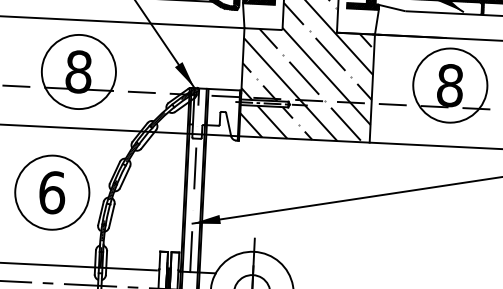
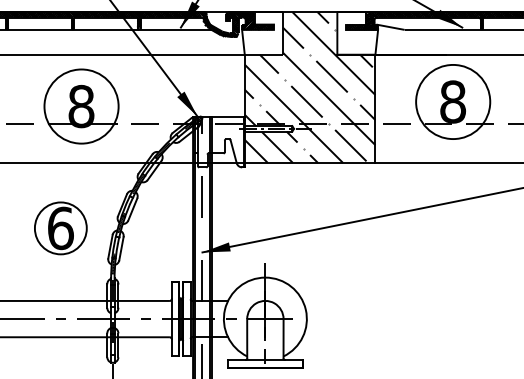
circle: (51, 192) -> (60, 228), size x0.7

